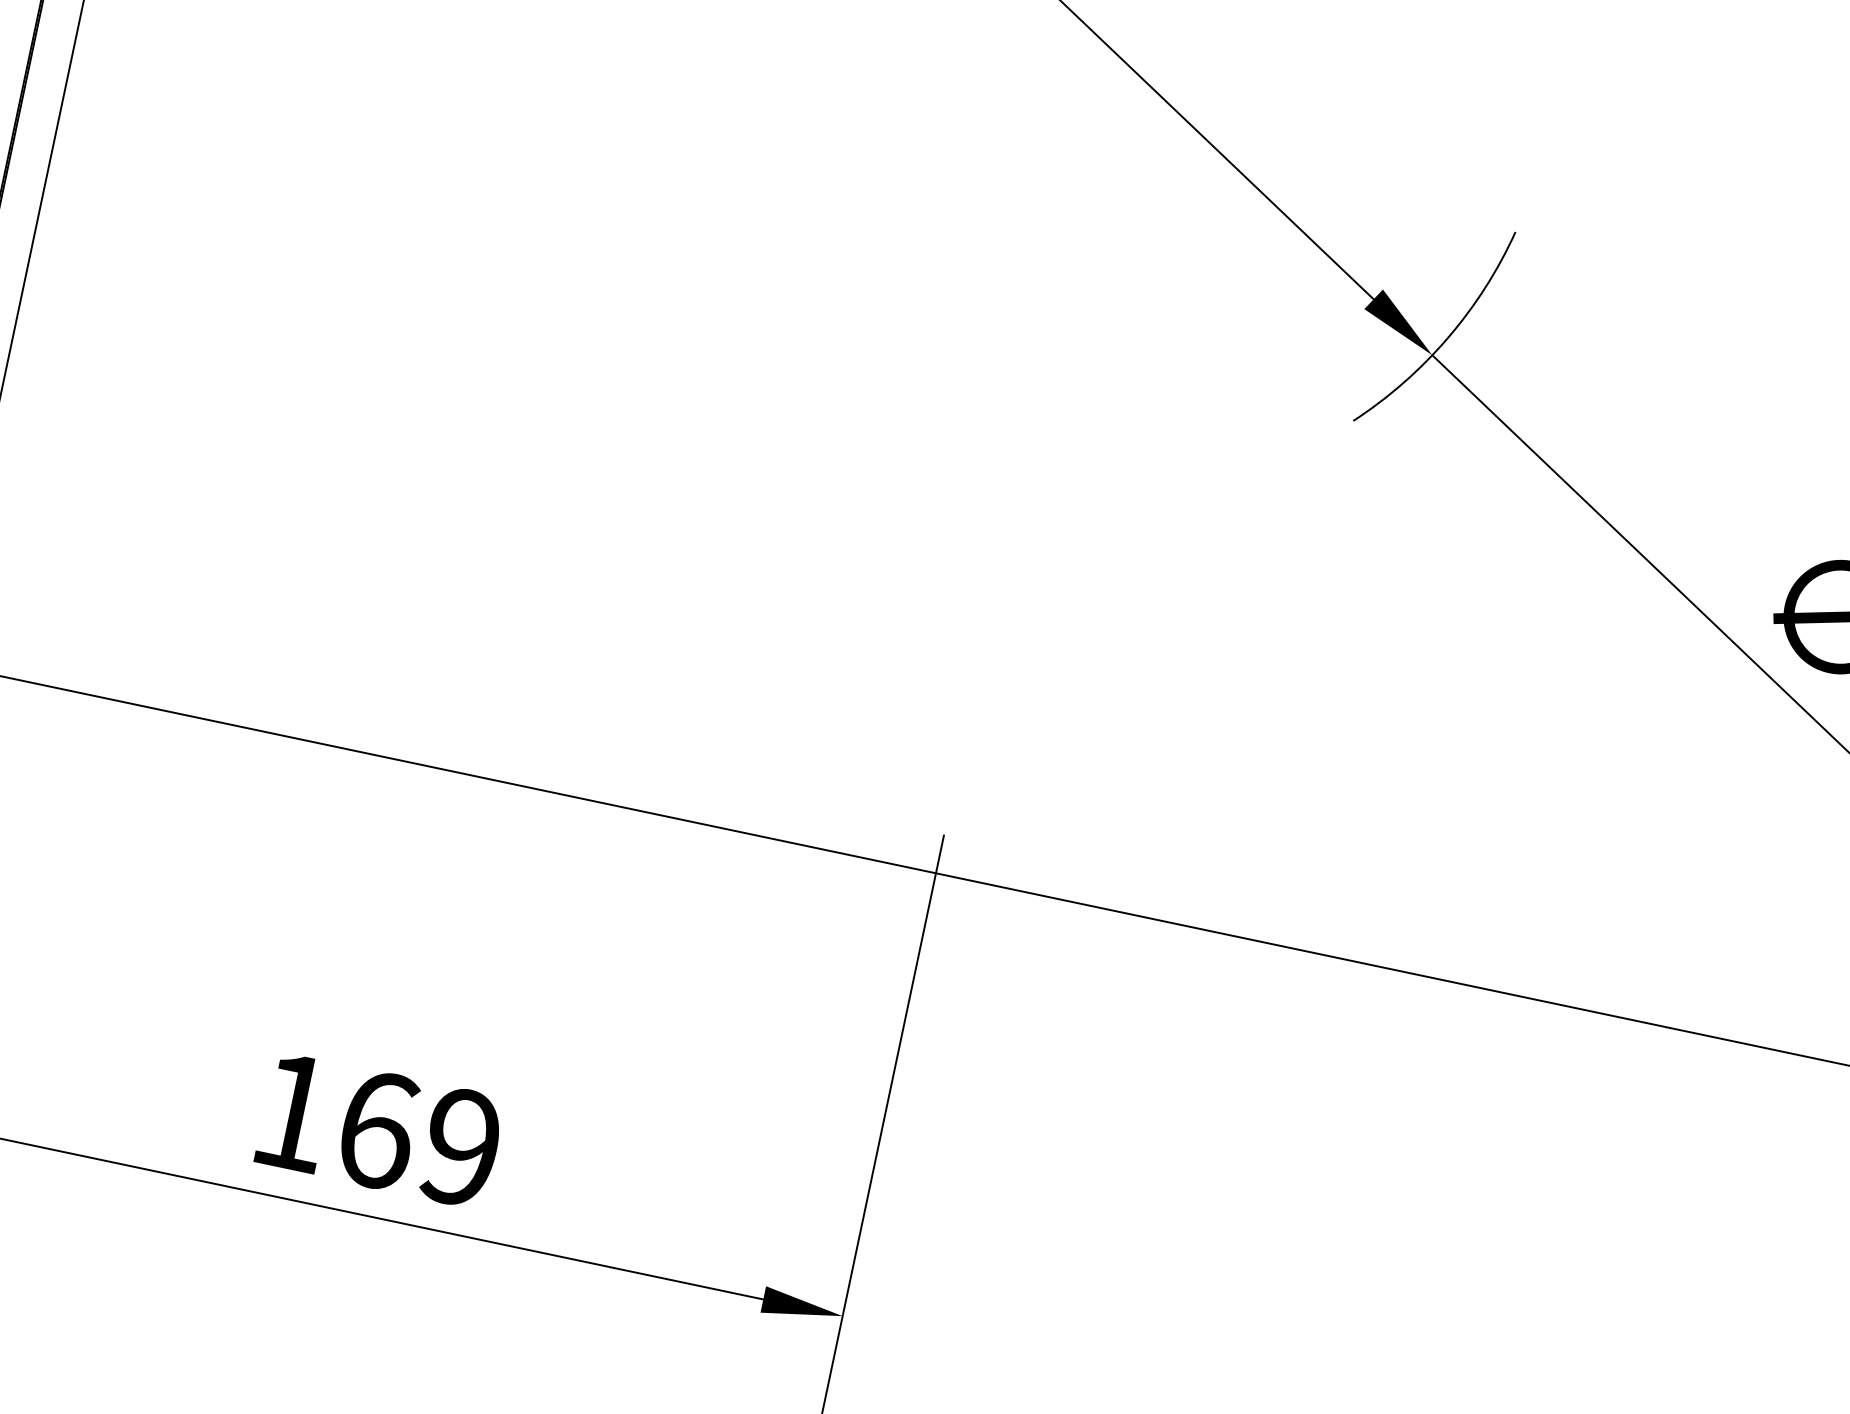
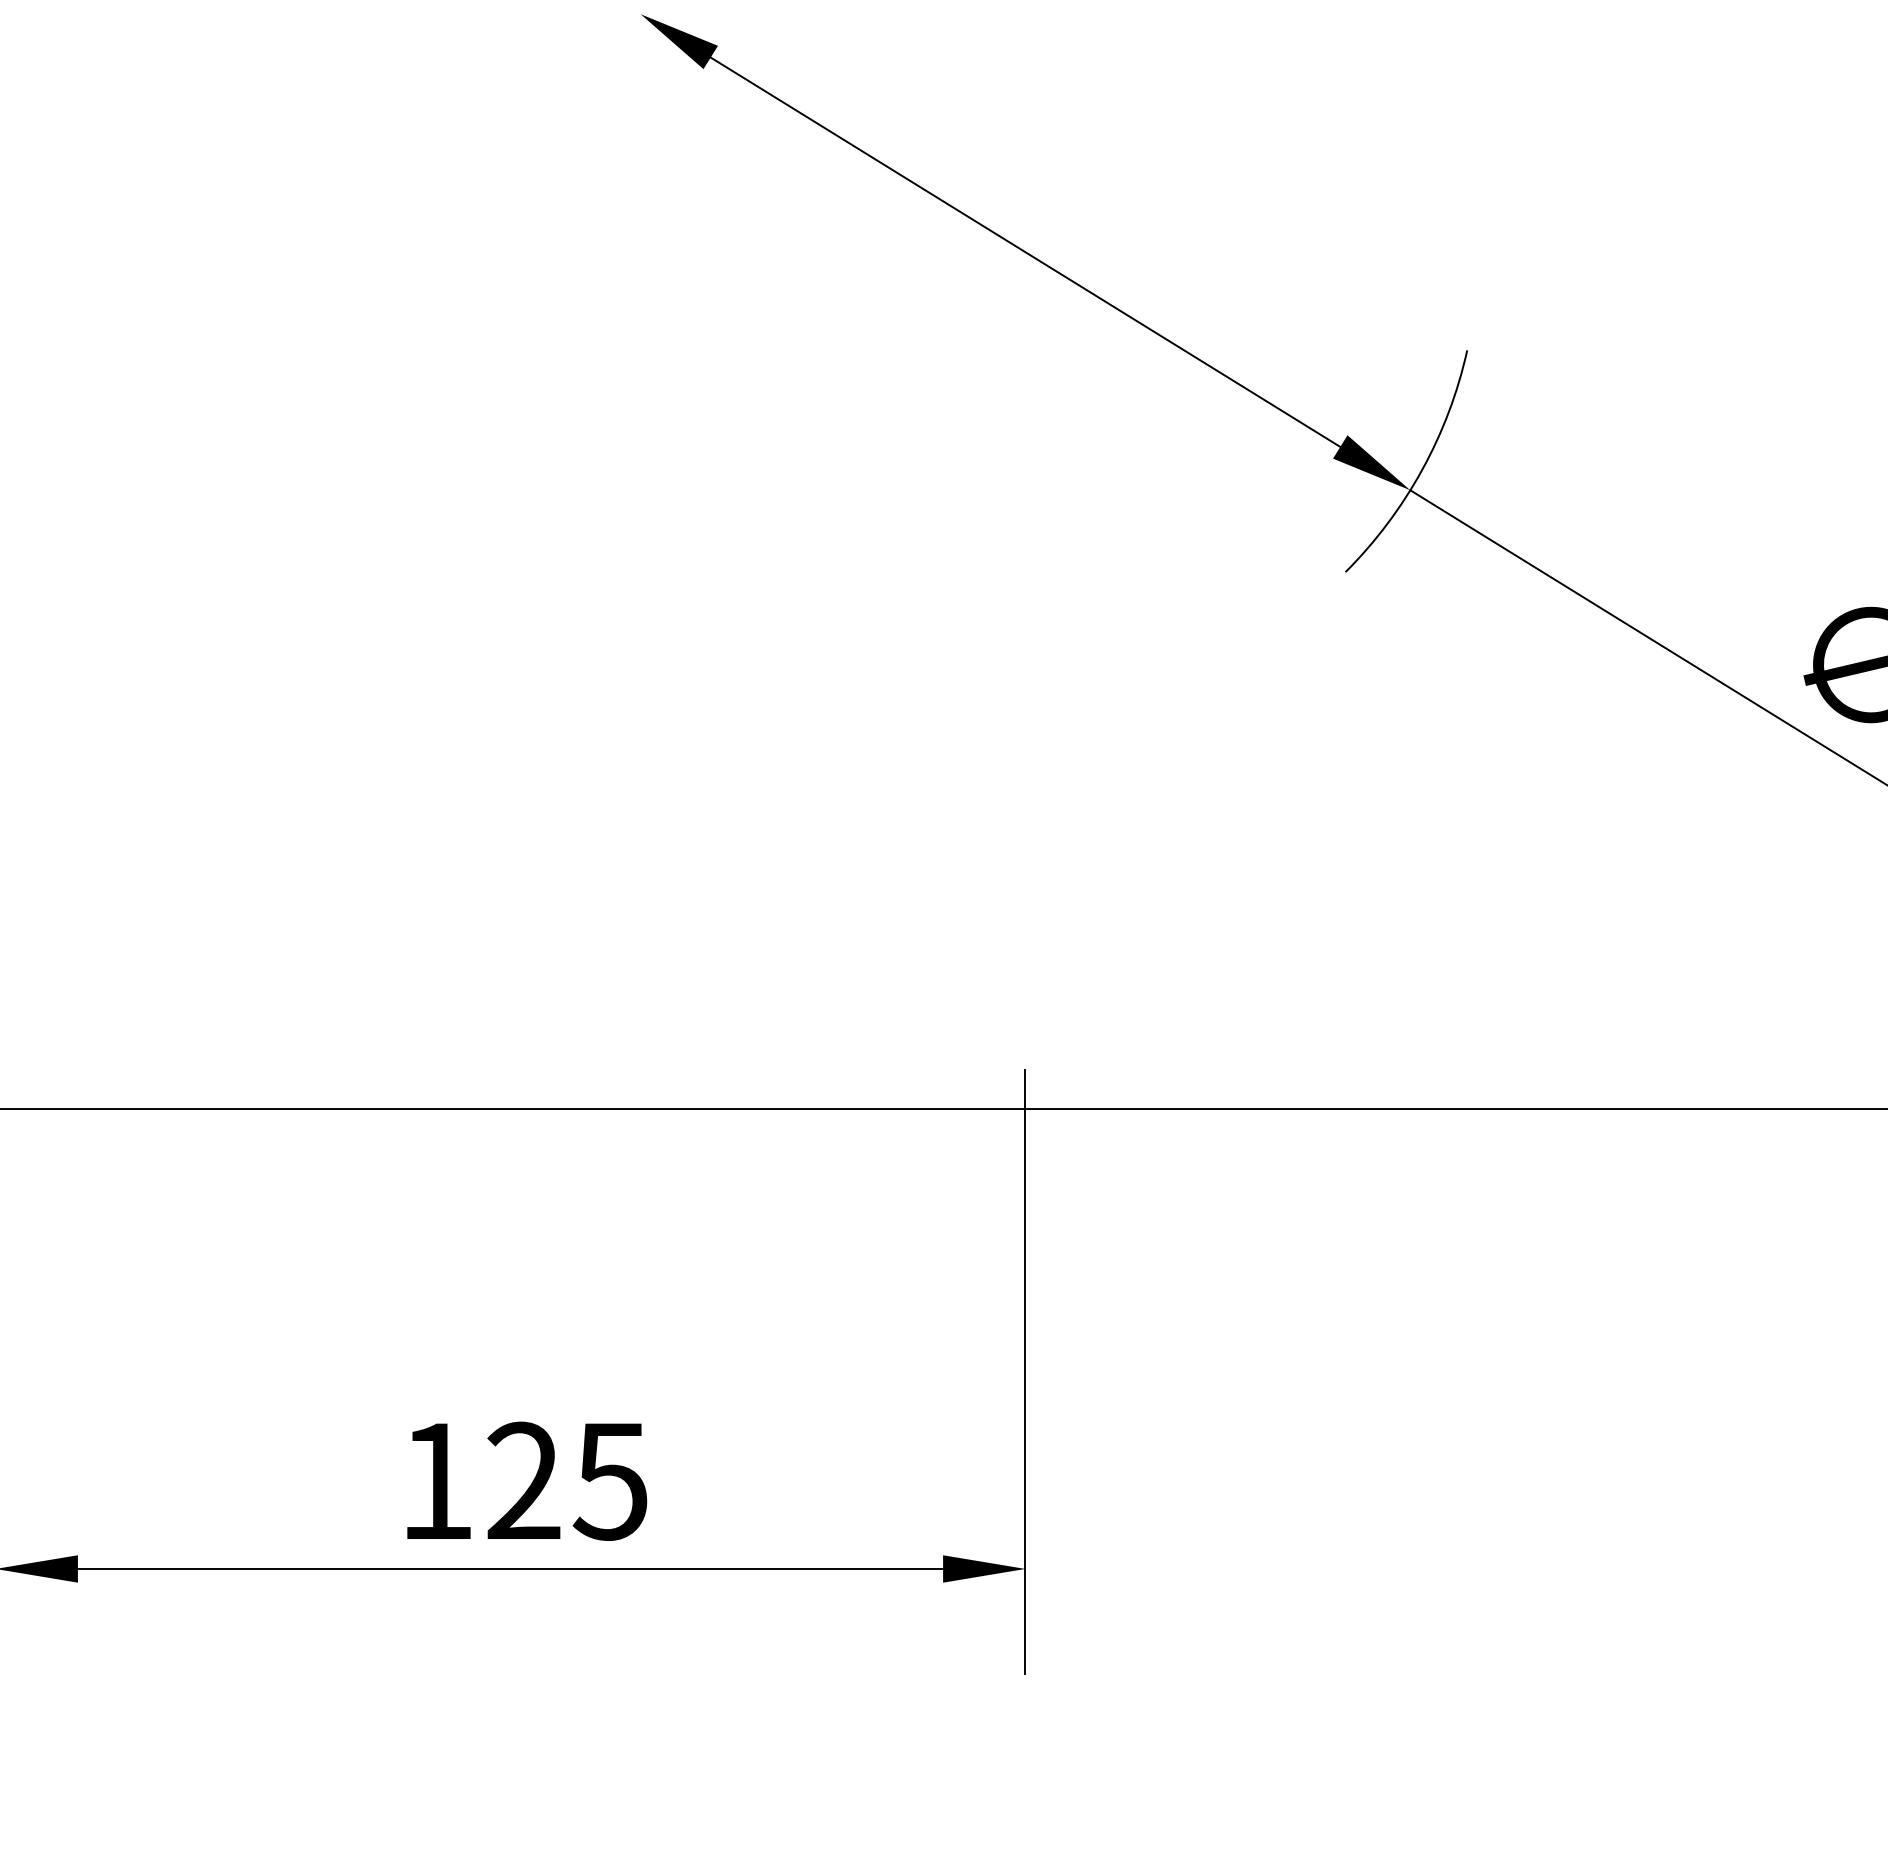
text: (419, 1138) -> (567, 1480), 169 -> 125

